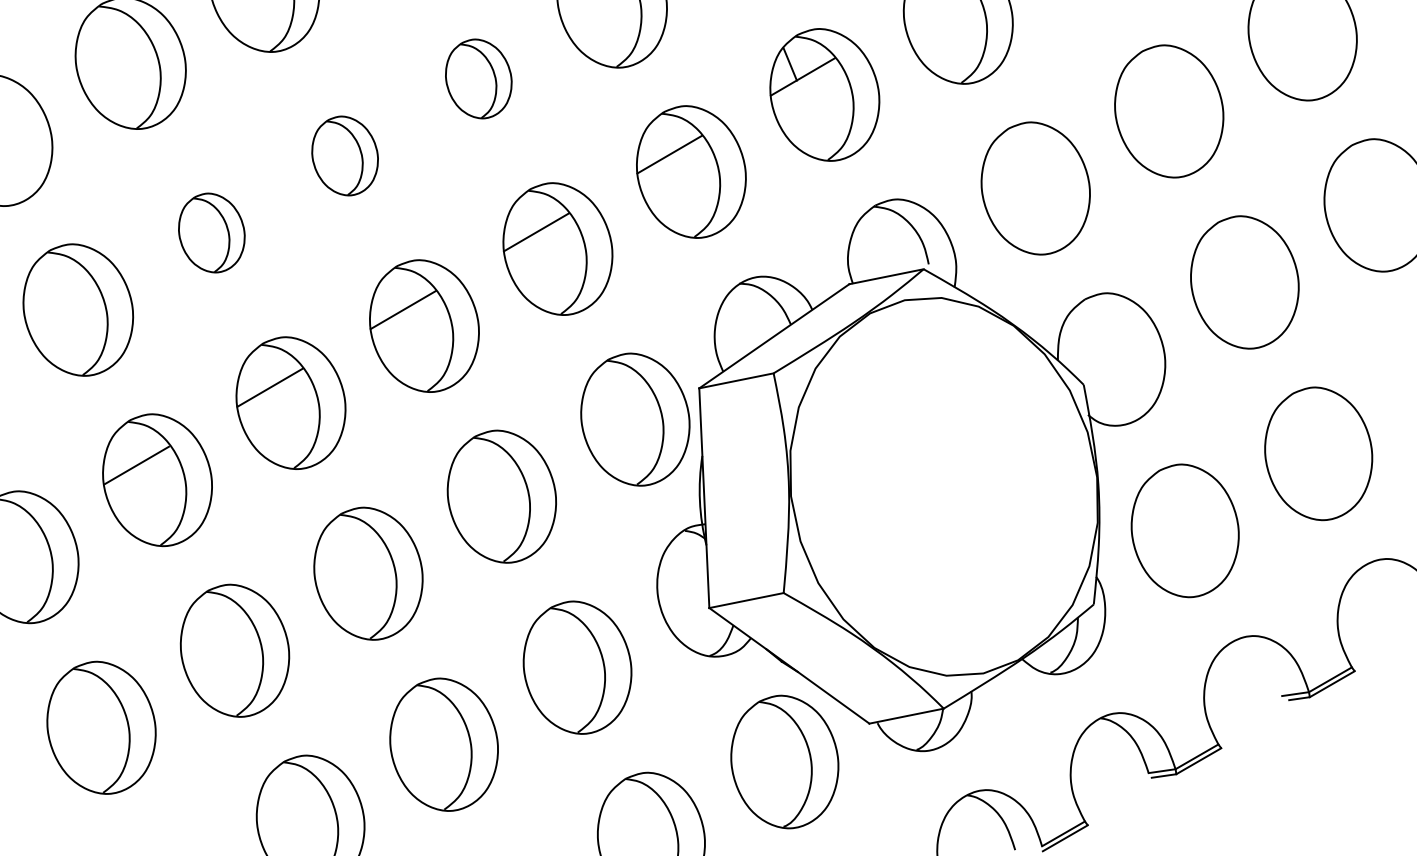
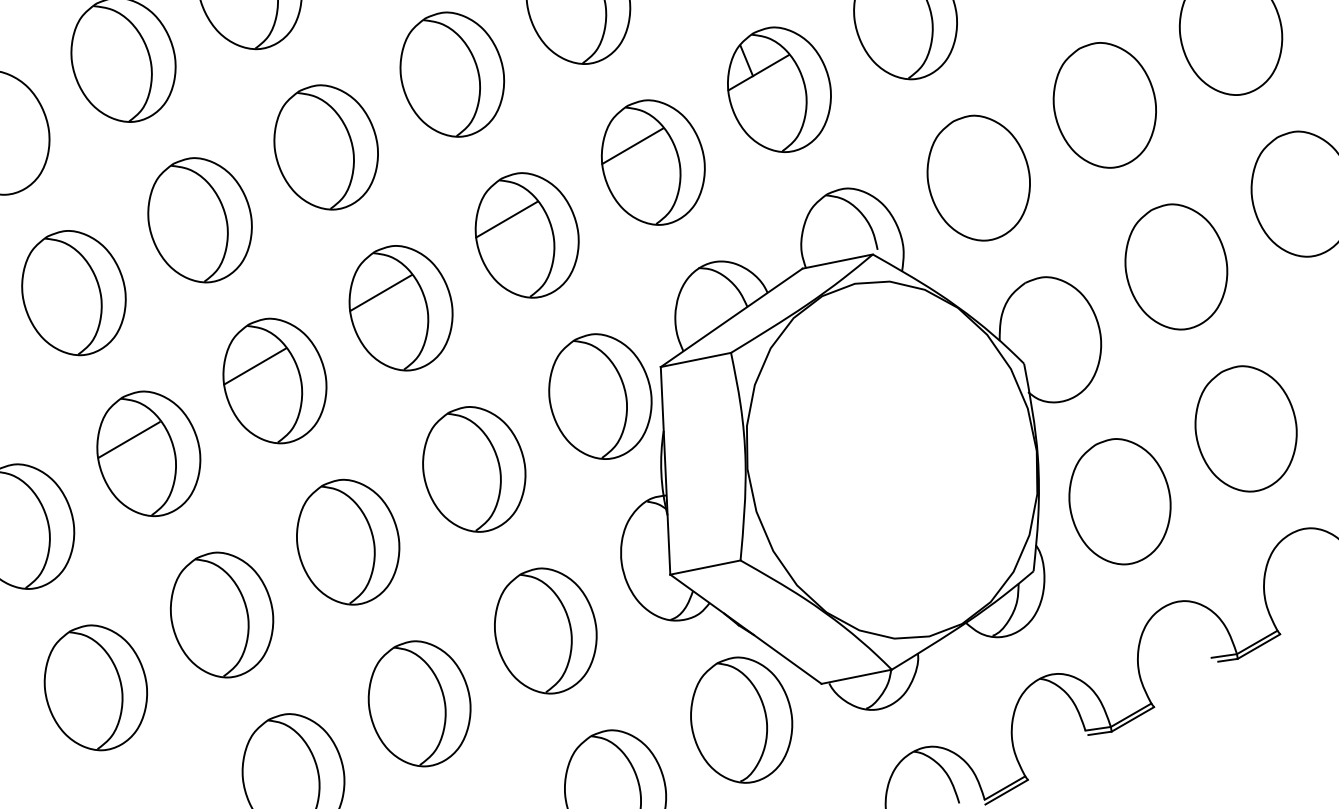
part: (478, 78) -> (452, 74), size x1.67
part: (344, 155) -> (325, 146), size x1.67
part: (211, 232) -> (199, 219), size x1.67

